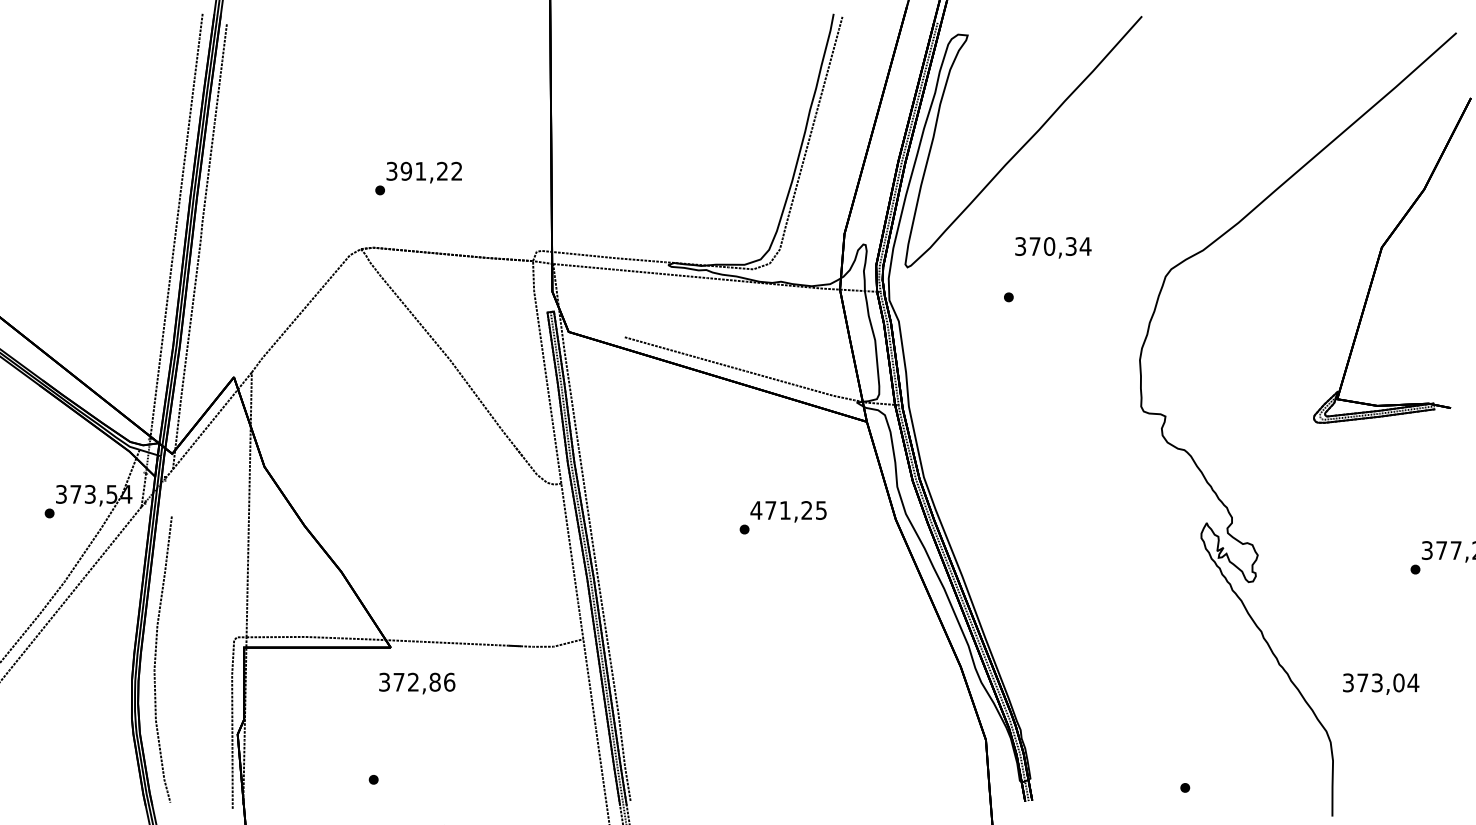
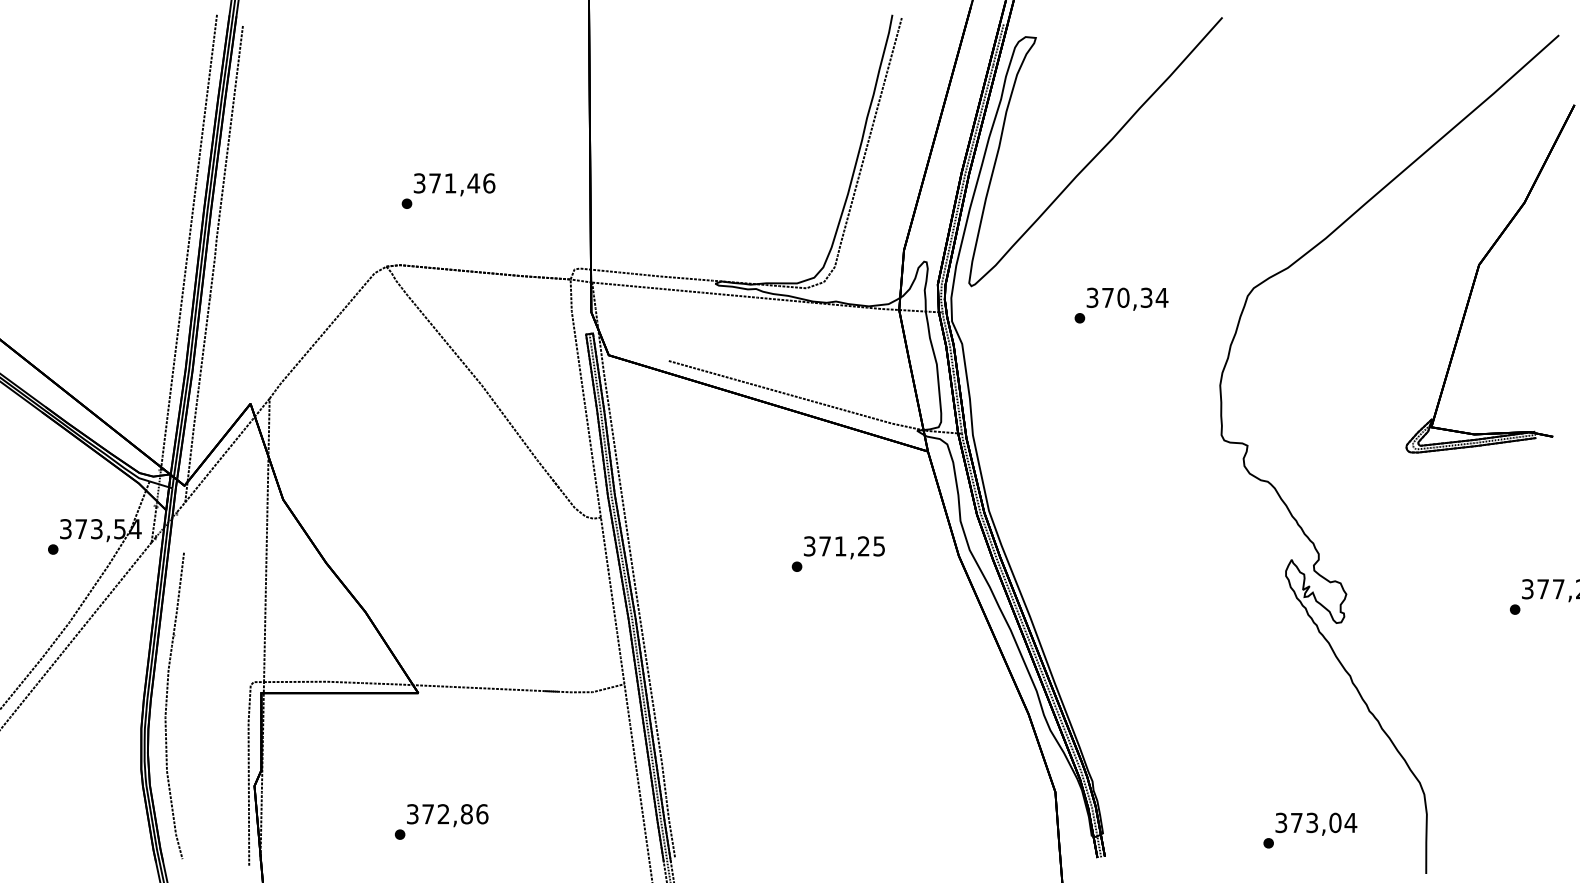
text: (432, 171) -> (462, 183), 391,22 -> 371,46
text: (1053, 247) -> (1127, 298), moved
text: (756, 510) -> (809, 546), 471,25 -> 371,25
text: (417, 683) -> (447, 815), moved
text: (1381, 683) -> (1316, 823), moved

